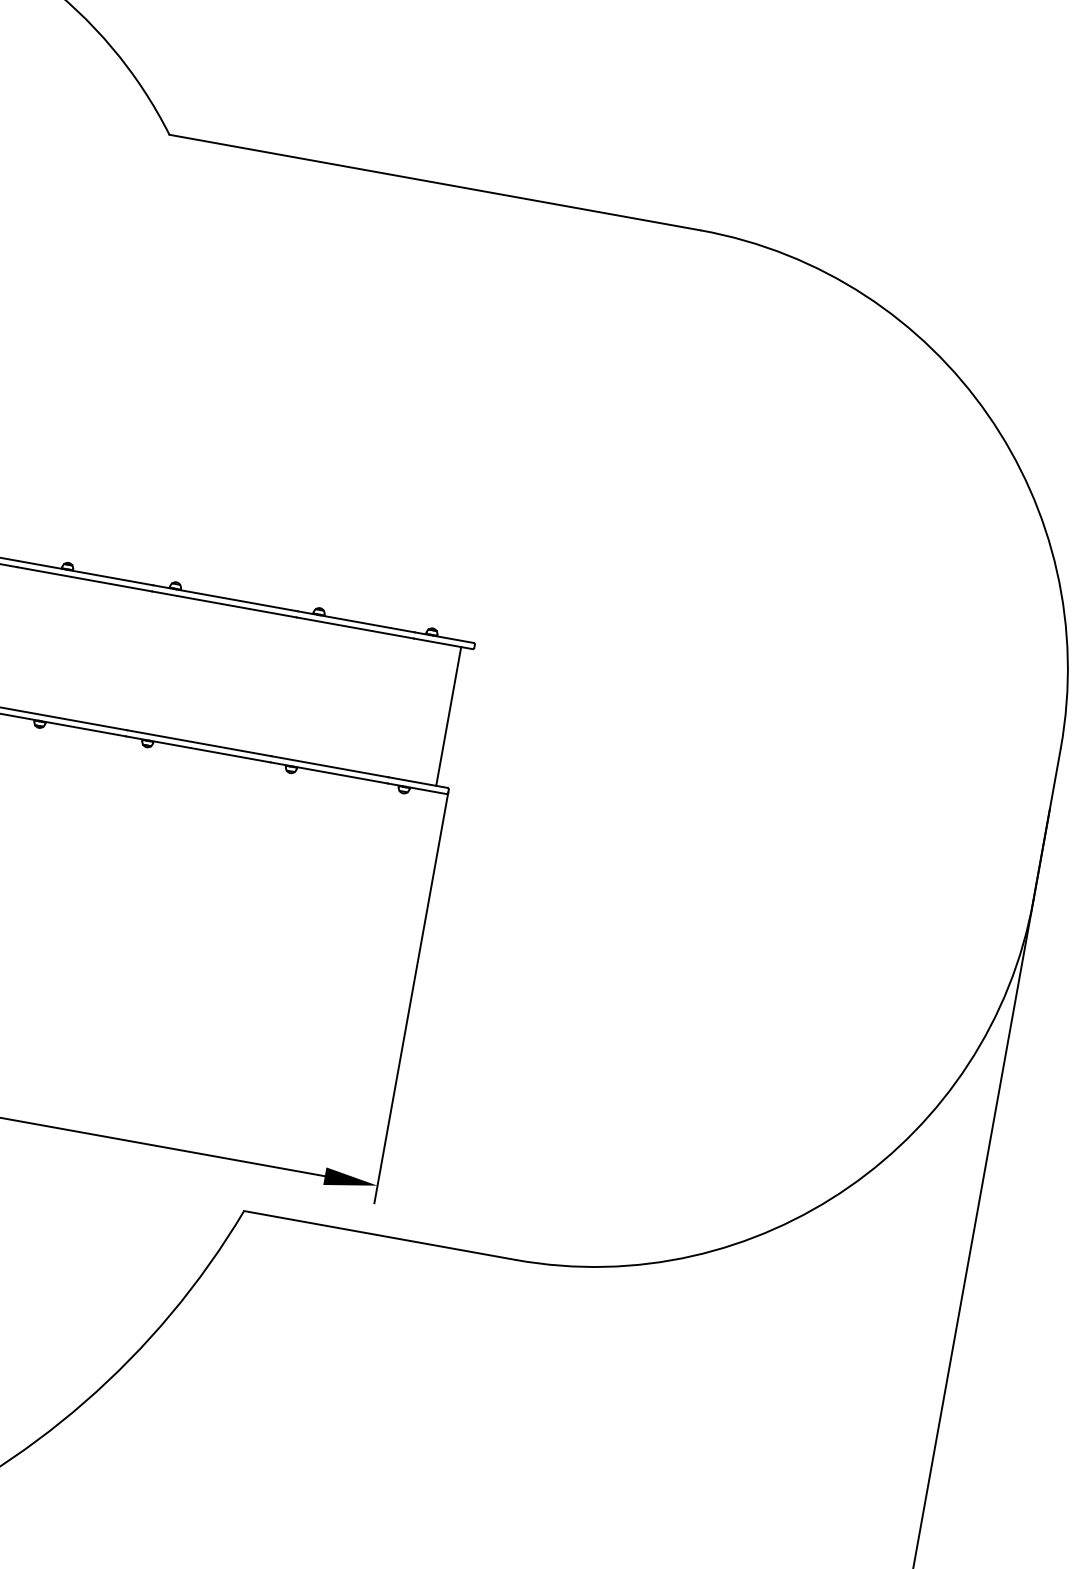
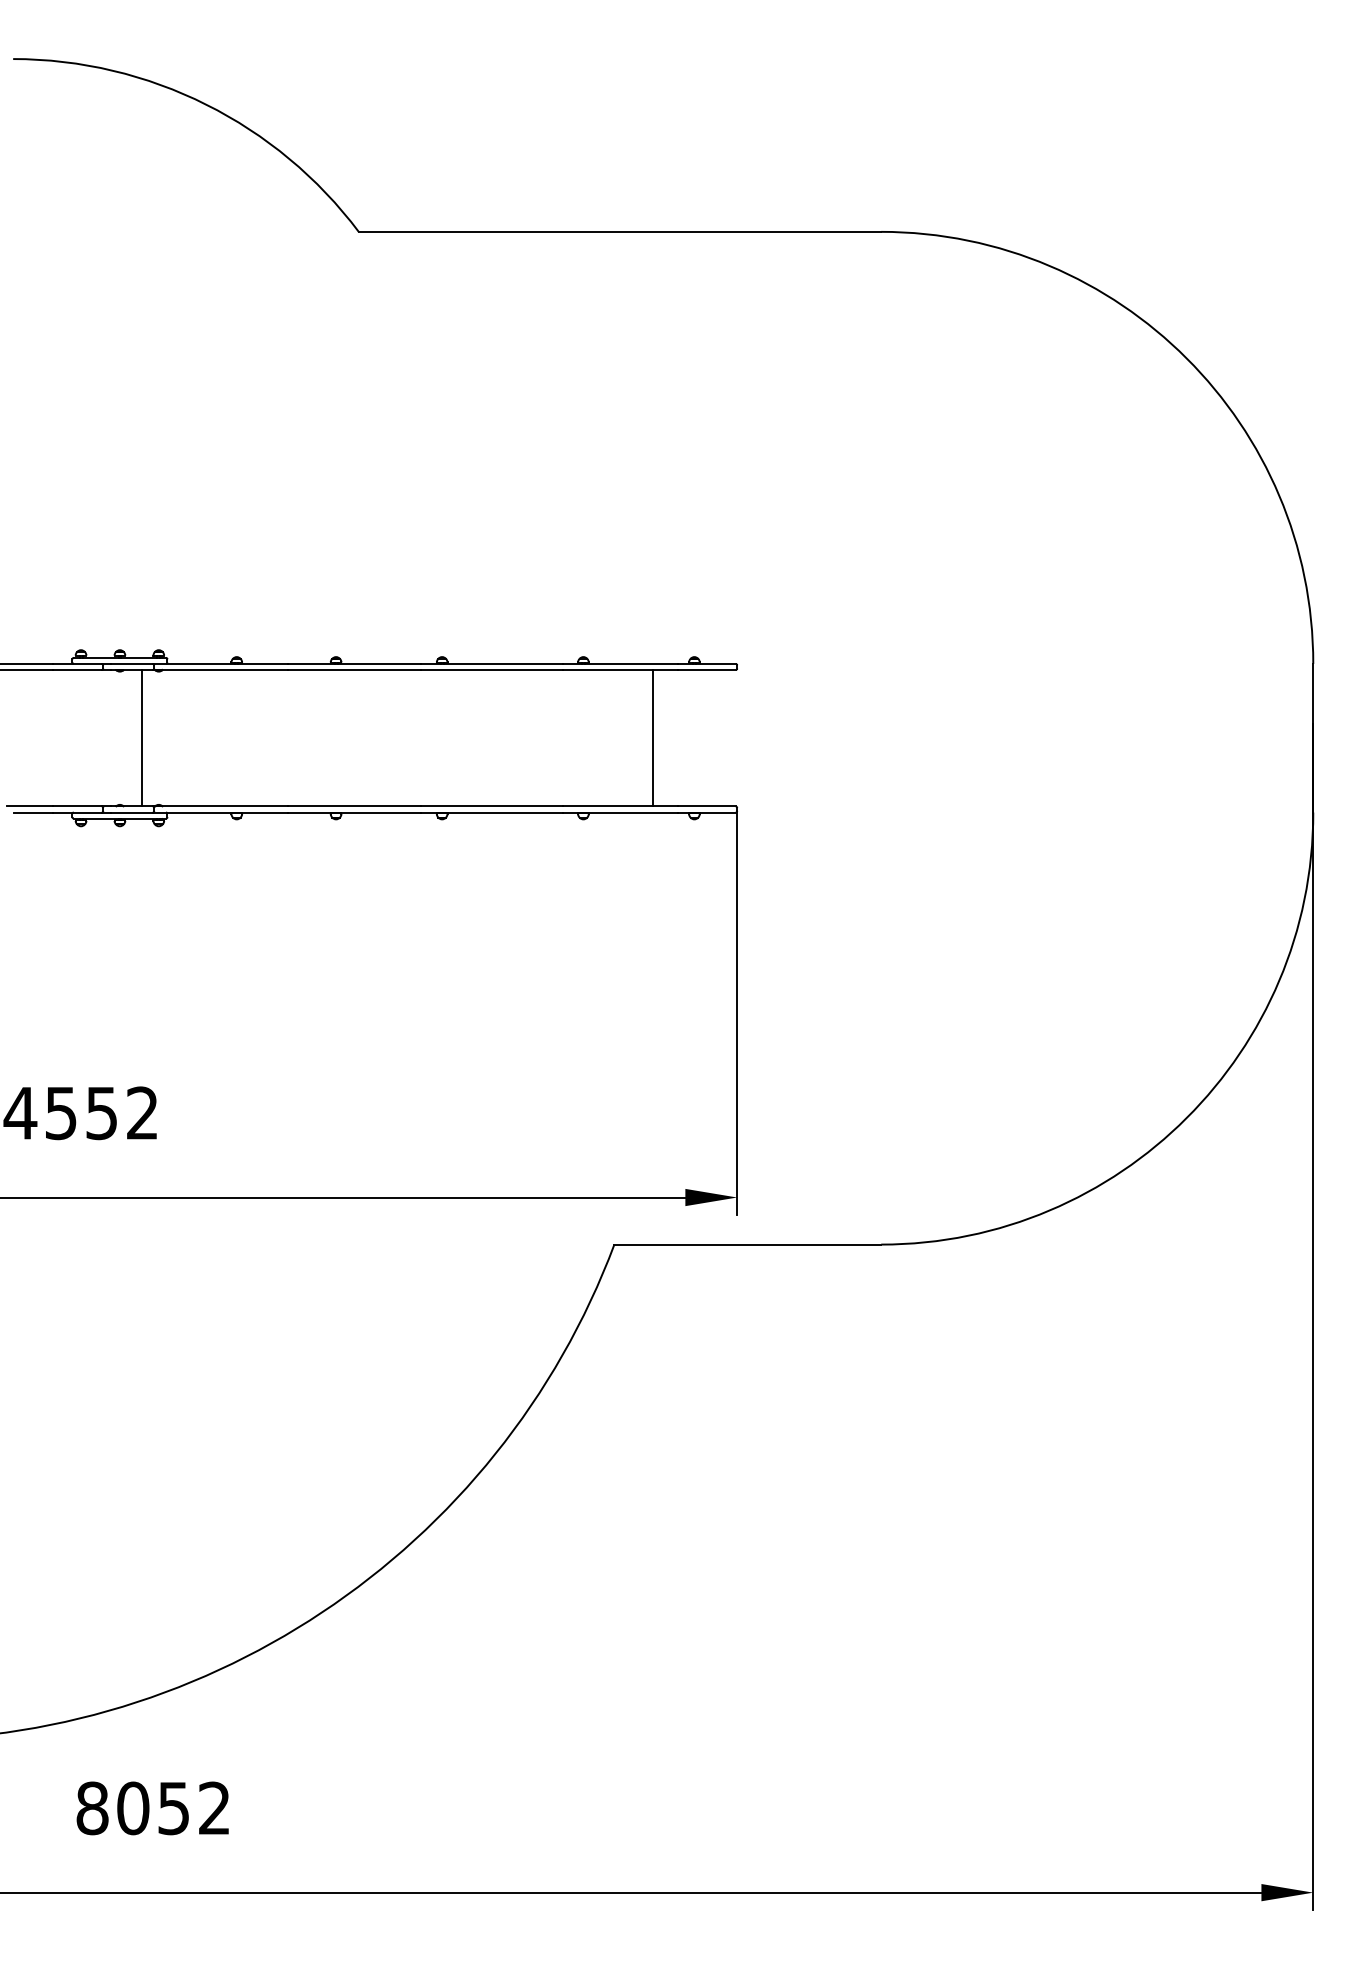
line: (448, 715) -> (652, 737), moved

